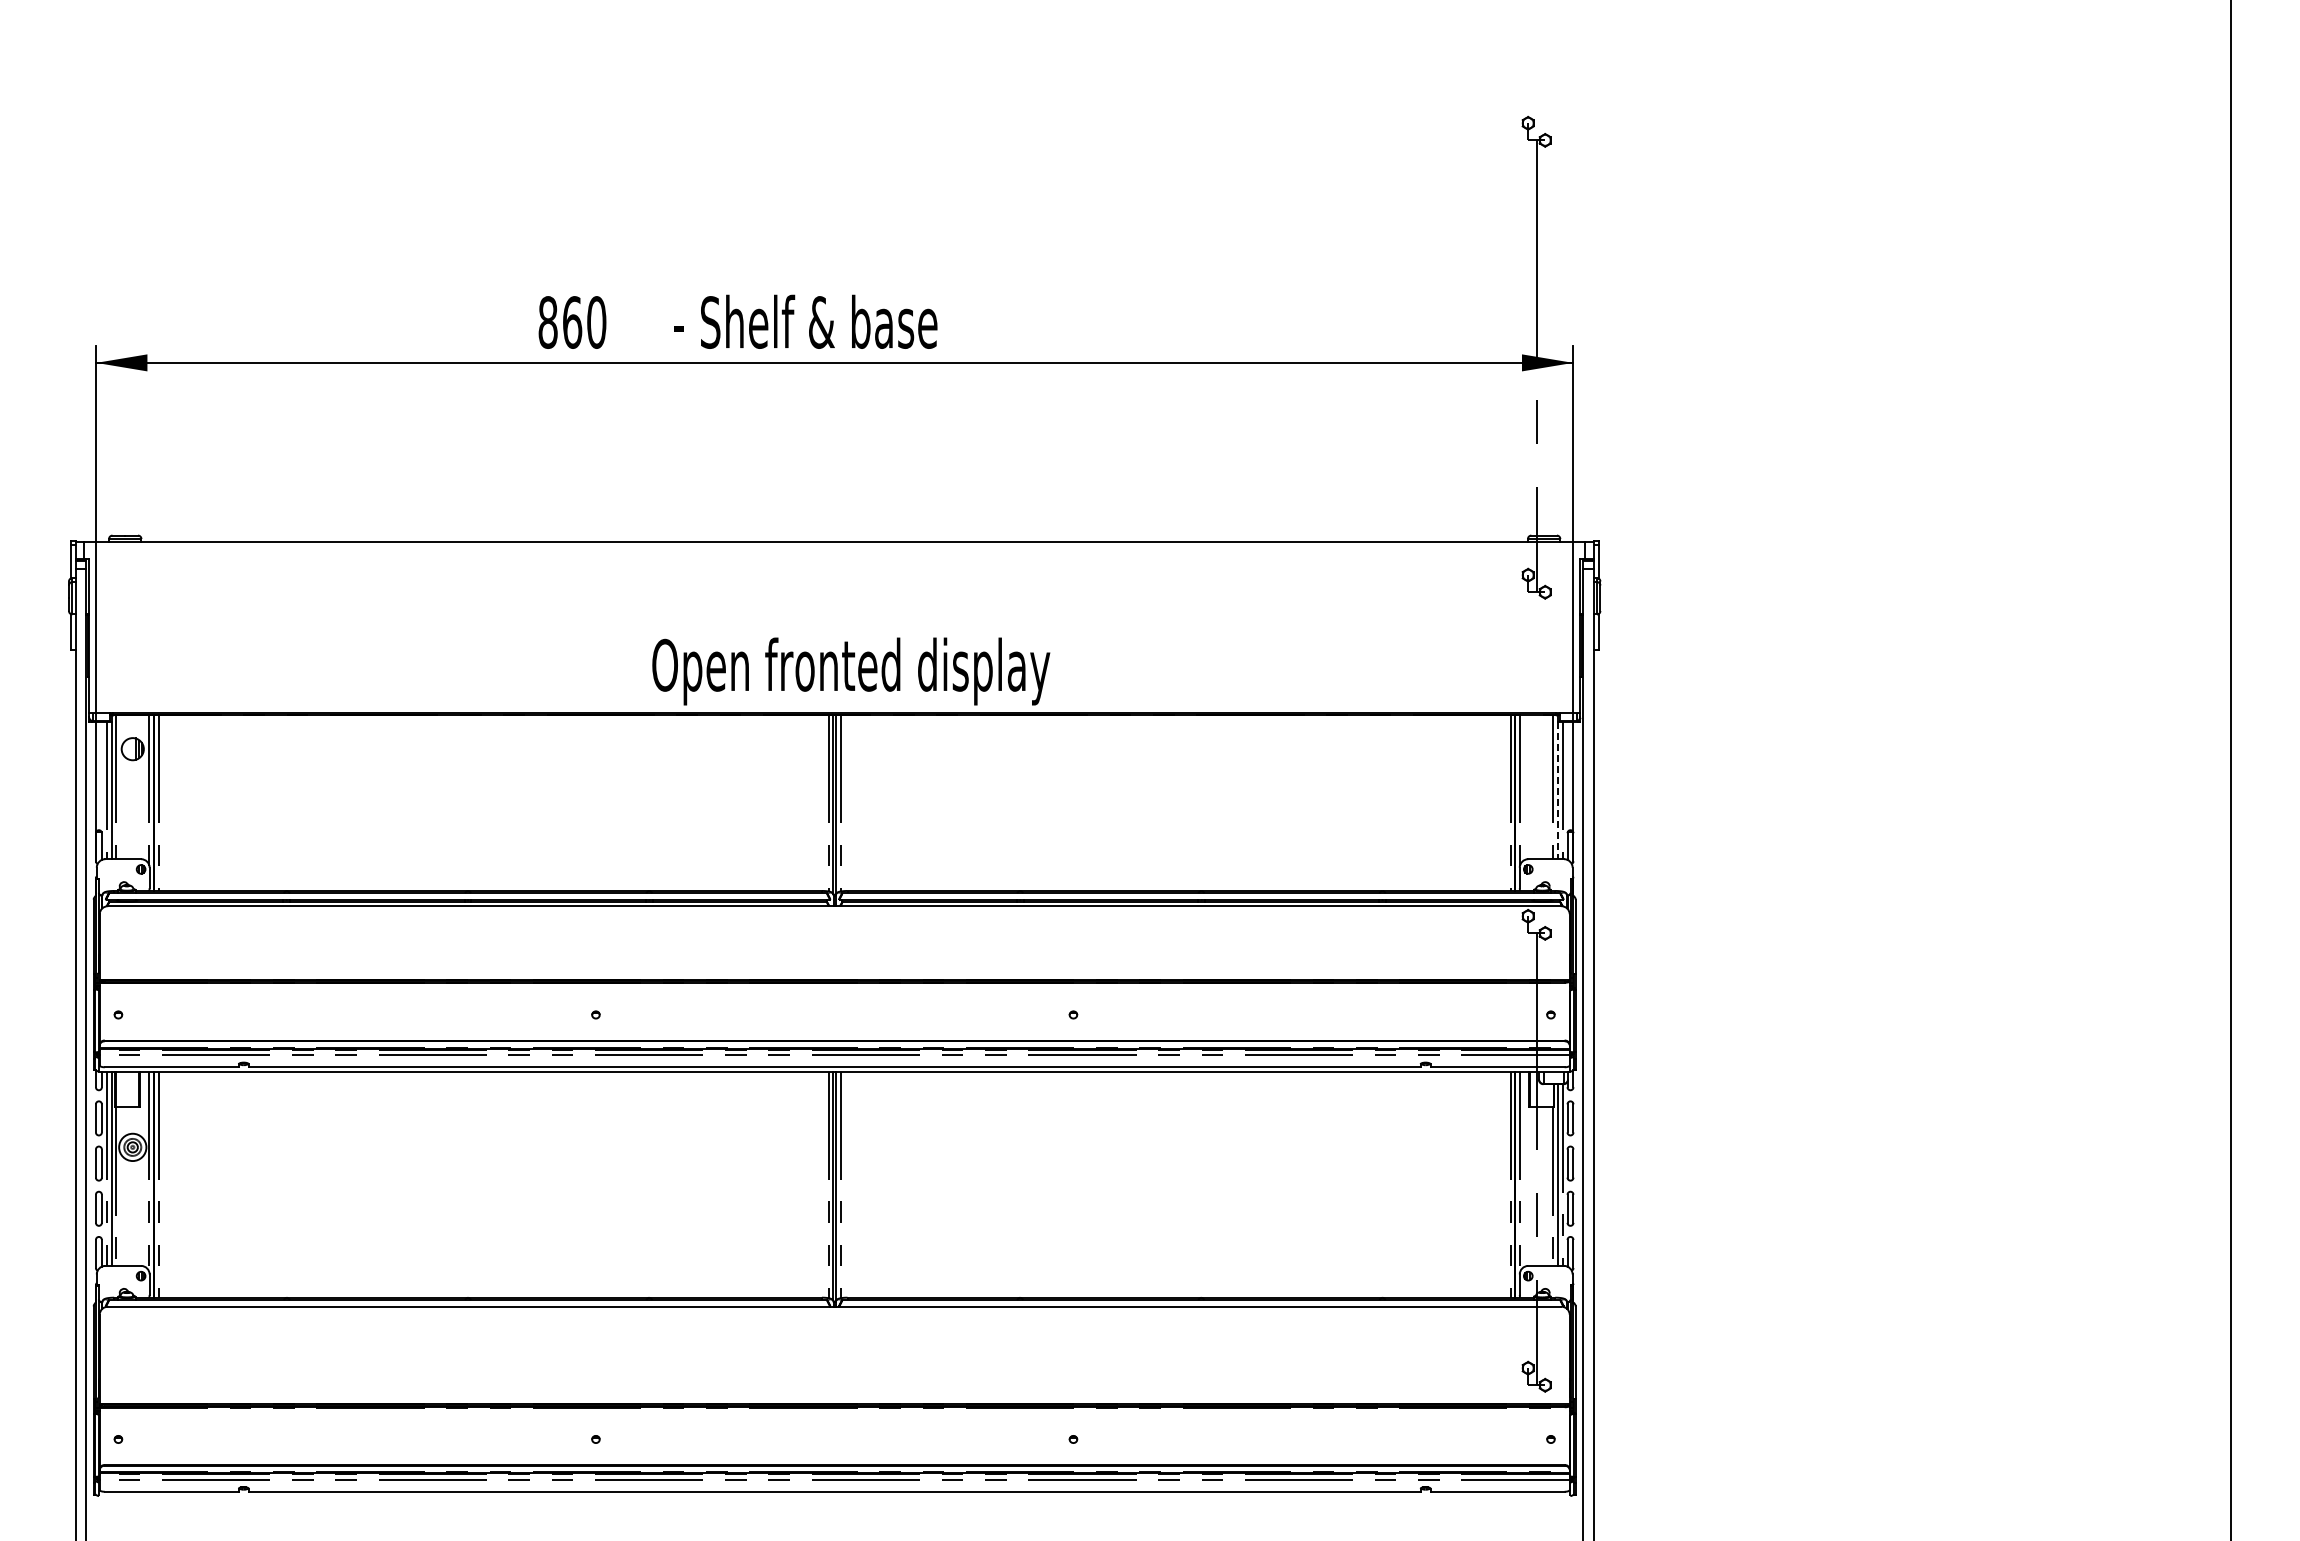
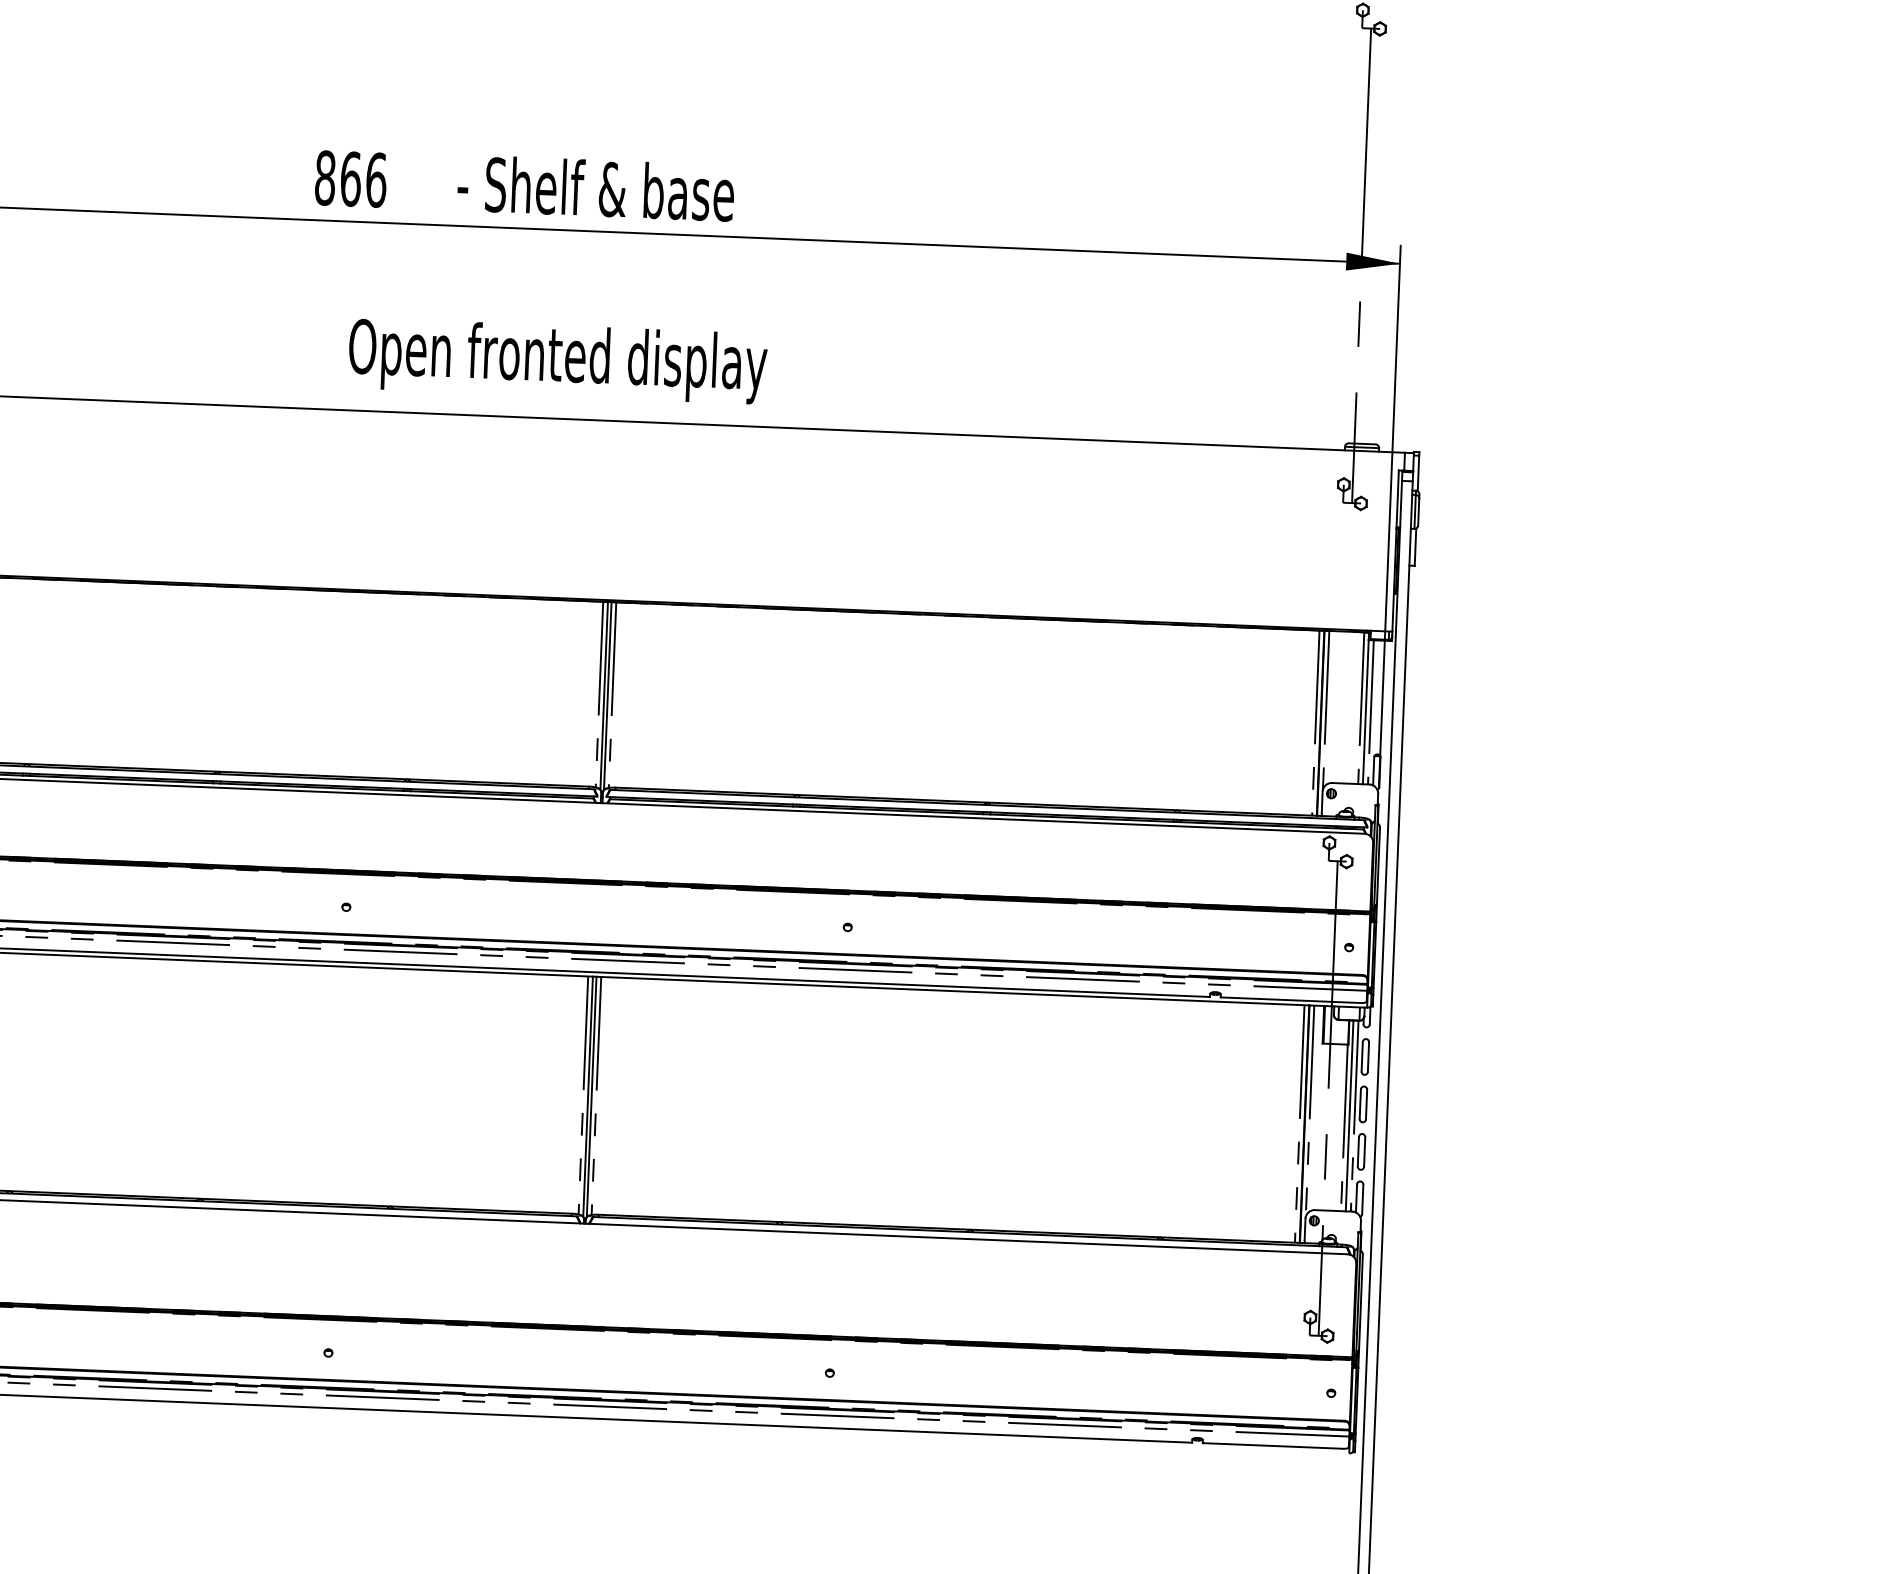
text: (596, 322) -> (376, 180), 860 -> 866
text: (851, 671) -> (558, 361), moved
line: (1557, 790) -> (1365, 712), dashed -> solid

